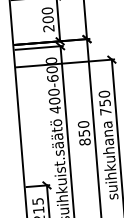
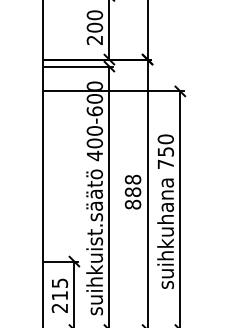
text: (83, 128) -> (132, 185), 850 -> 888

